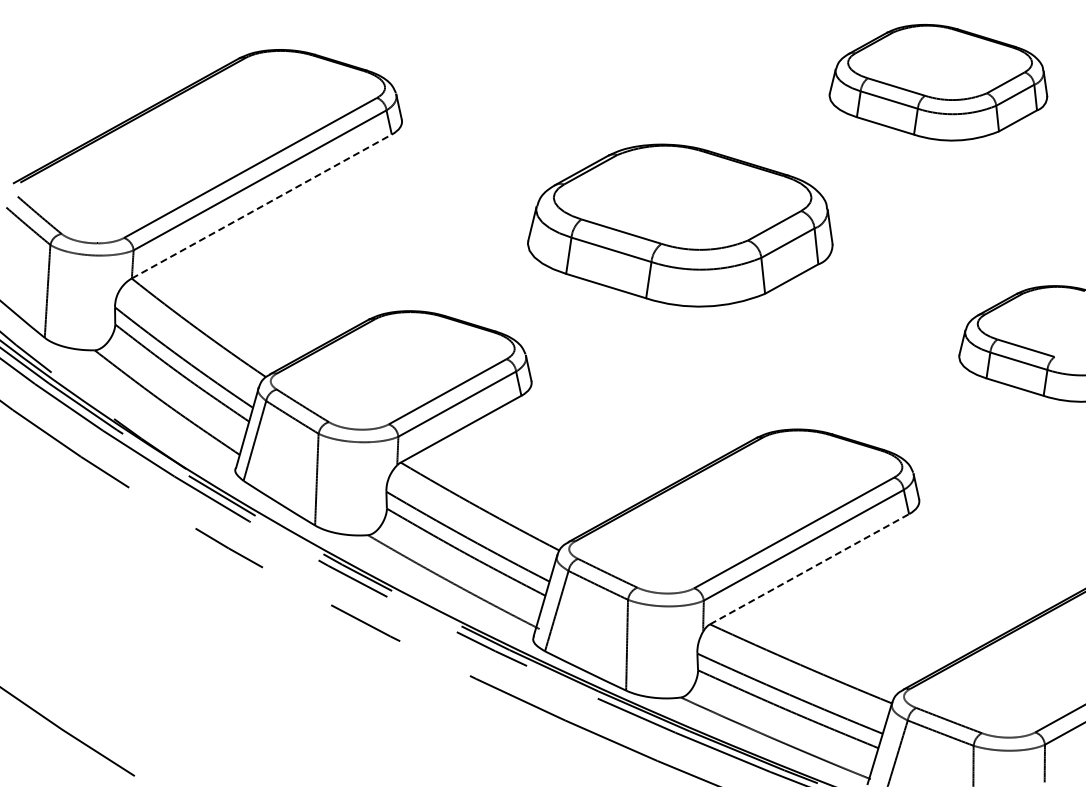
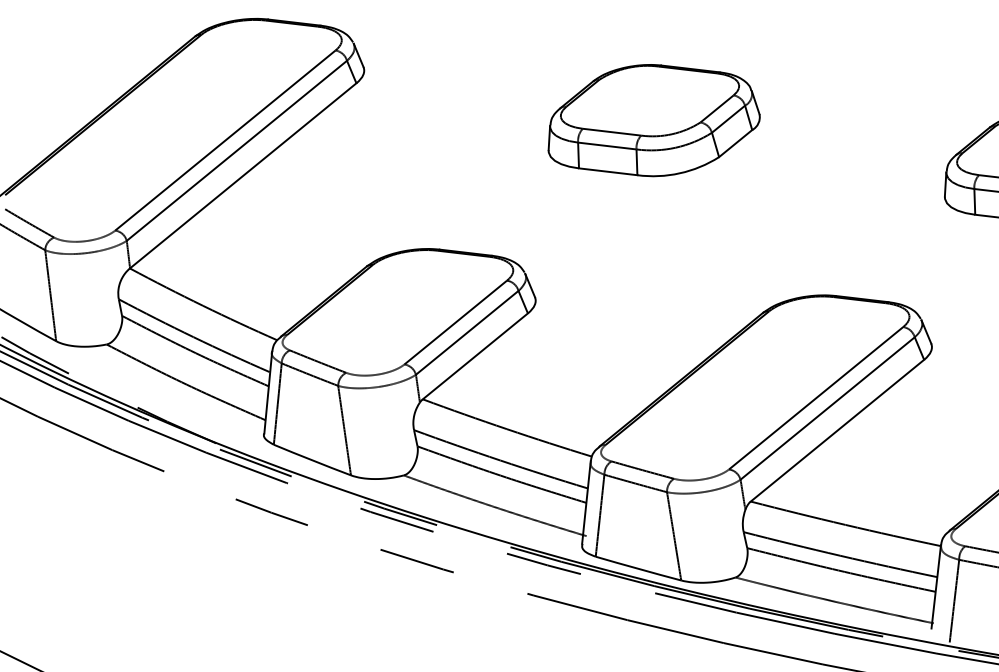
line: (261, 206) -> (242, 175), dashed -> solid
part: (680, 225) -> (651, 120), size x0.71
line: (809, 569) -> (837, 430), dashed -> solid

